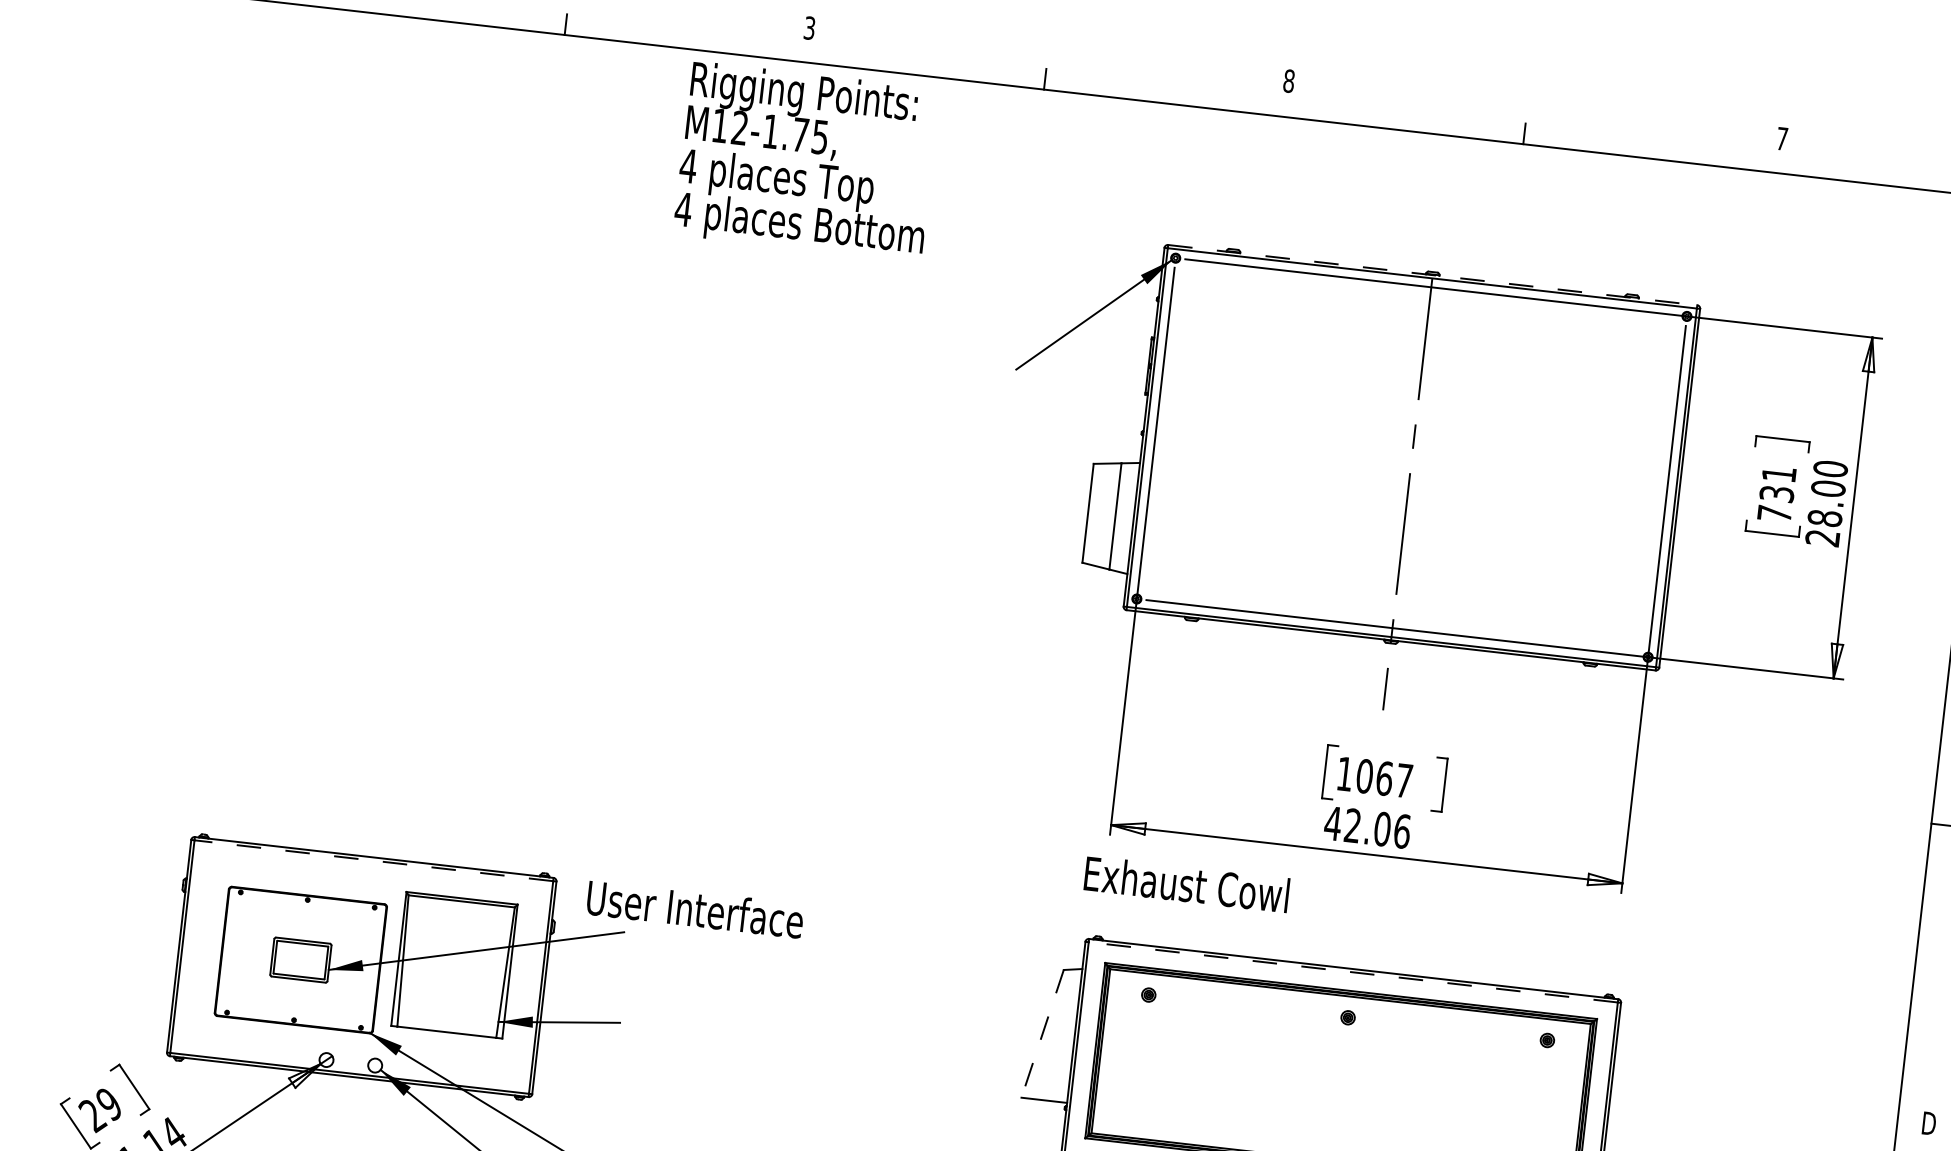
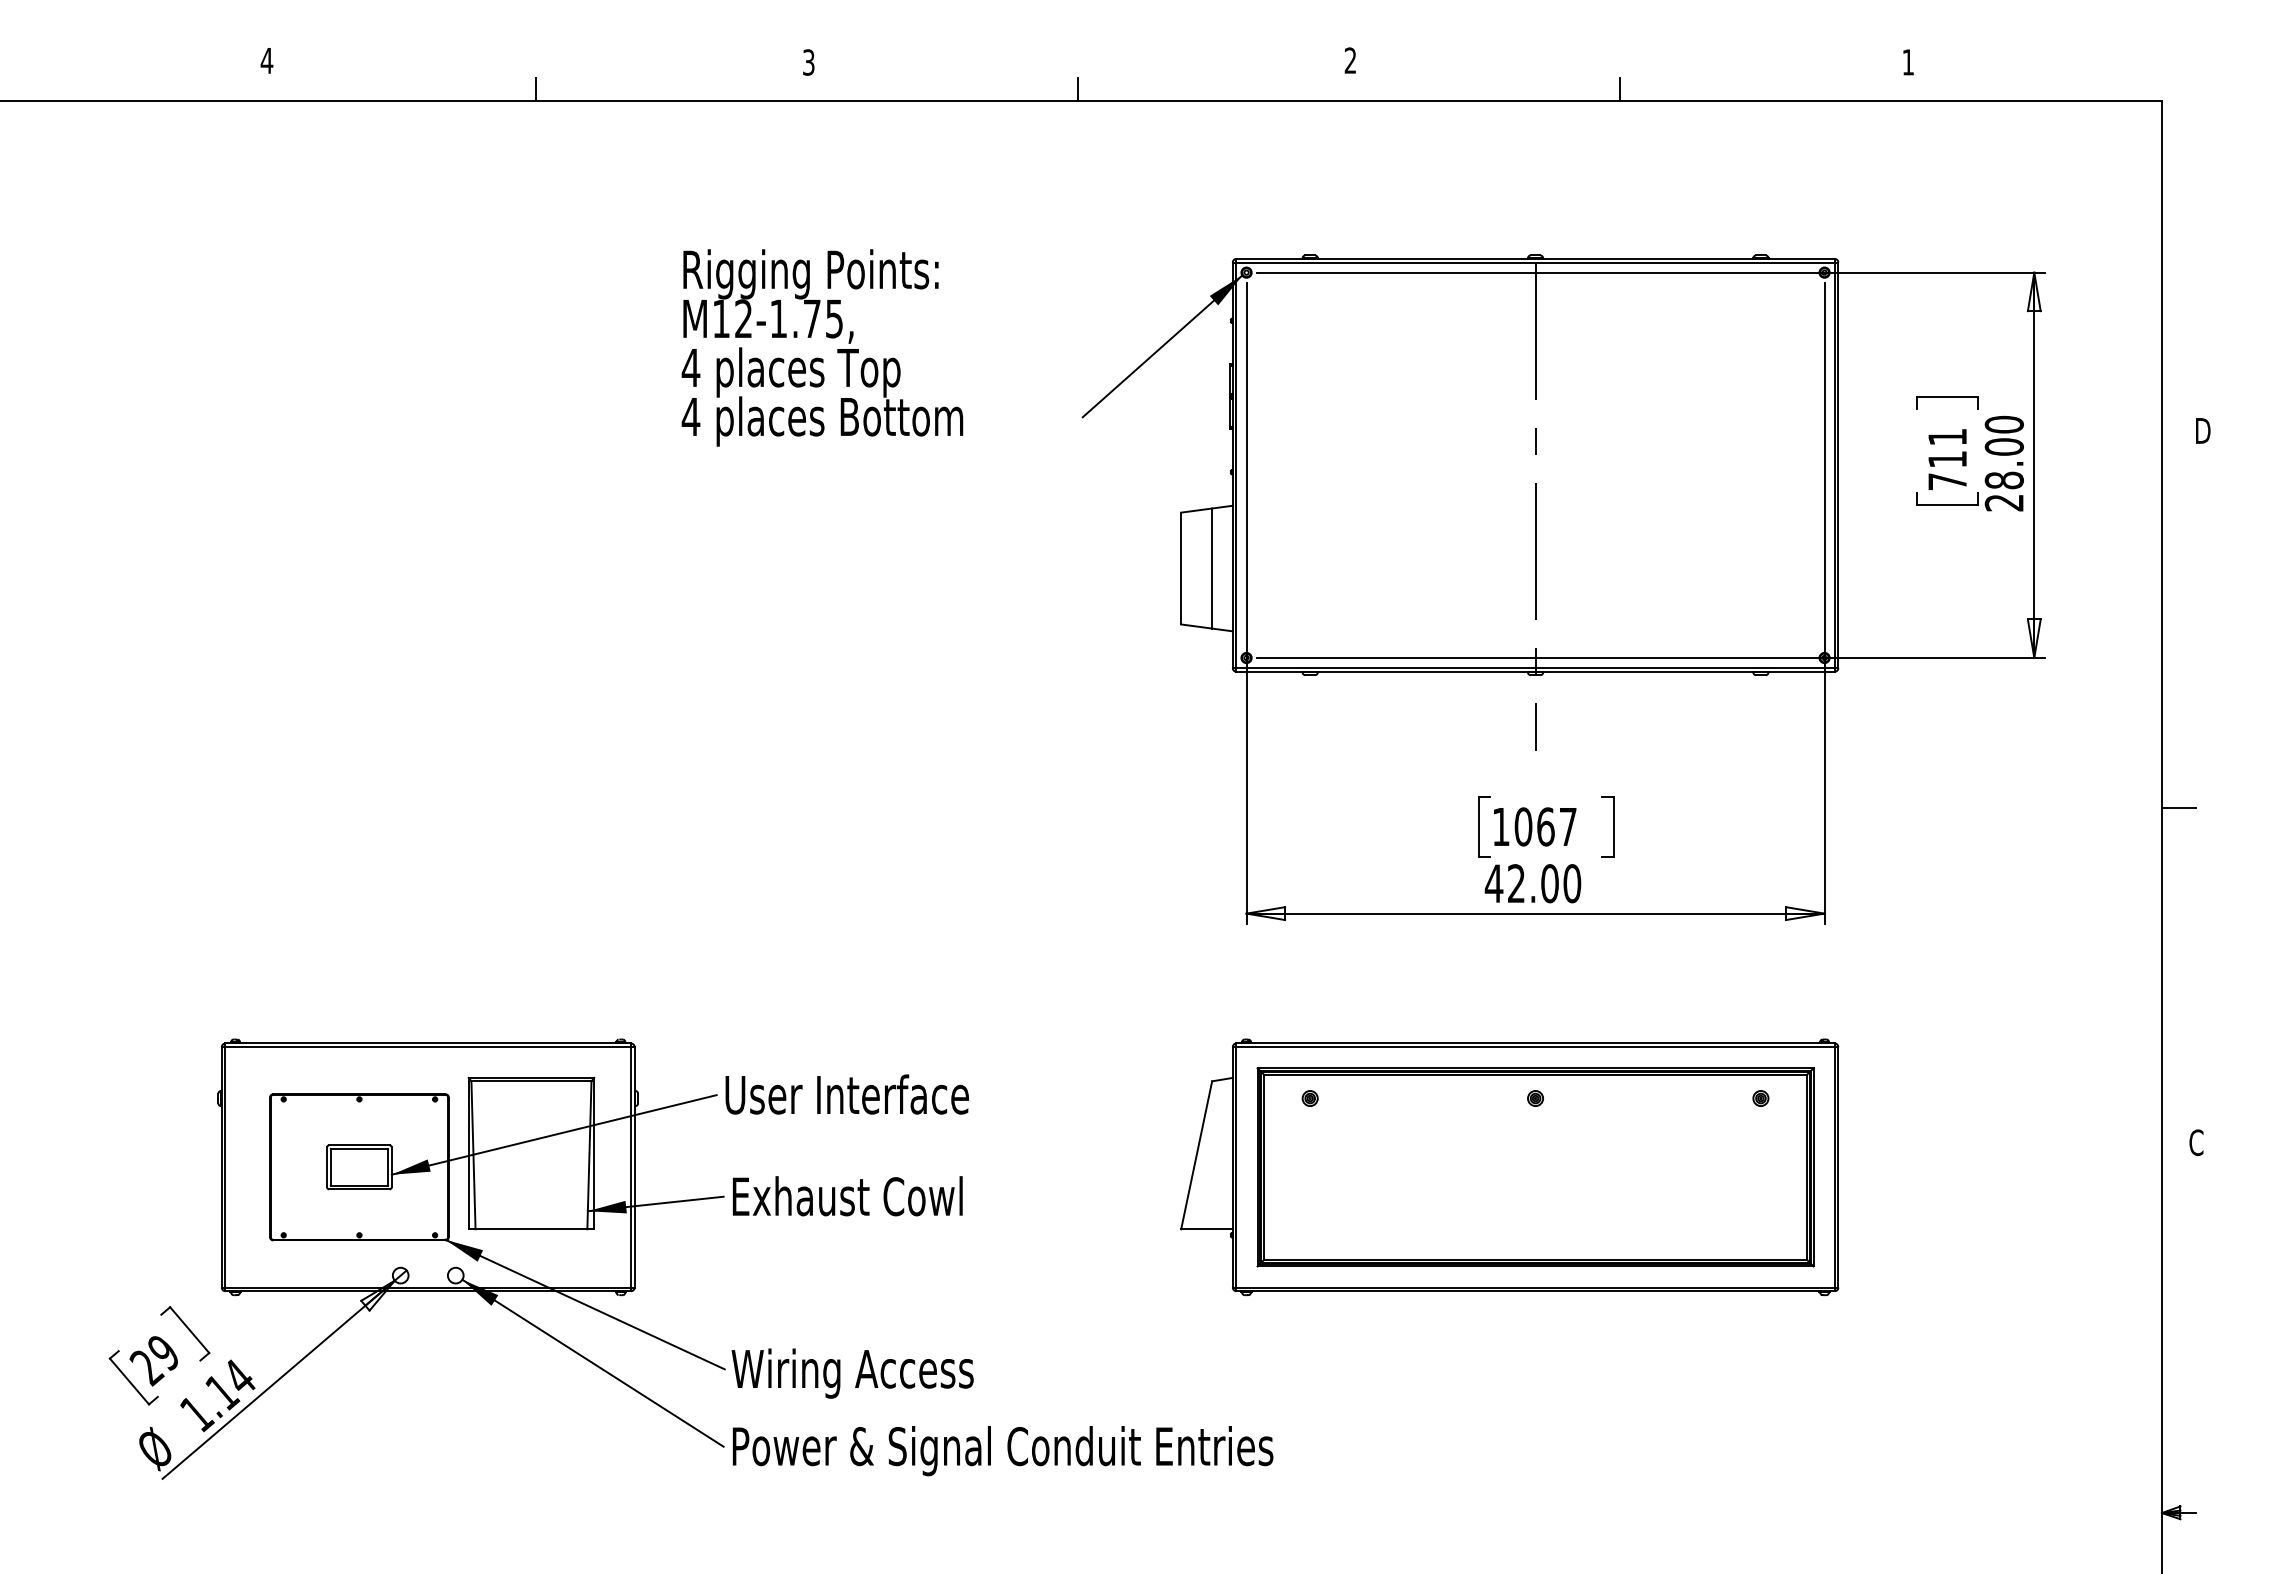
text: (1289, 81) -> (1350, 60), 8 -> 2
text: (1781, 138) -> (1907, 62), 7 -> 1
text: (806, 161) -> (822, 347), moved
line: (1433, 274) -> (1536, 258), dashed -> solid
text: (1776, 494) -> (1947, 459), 731 -> 711
text: (1402, 831) -> (1572, 883), 42.06 -> 42.00
line: (374, 861) -> (428, 1047), dashed -> solid
text: (1186, 884) -> (847, 1196), moved
text: (694, 909) -> (846, 1094), moved
line: (1353, 972) -> (1535, 1047), dashed -> solid
line: (1042, 1034) -> (1196, 1155), dashed -> solid
text: (1928, 1123) -> (2196, 1142), D -> C

